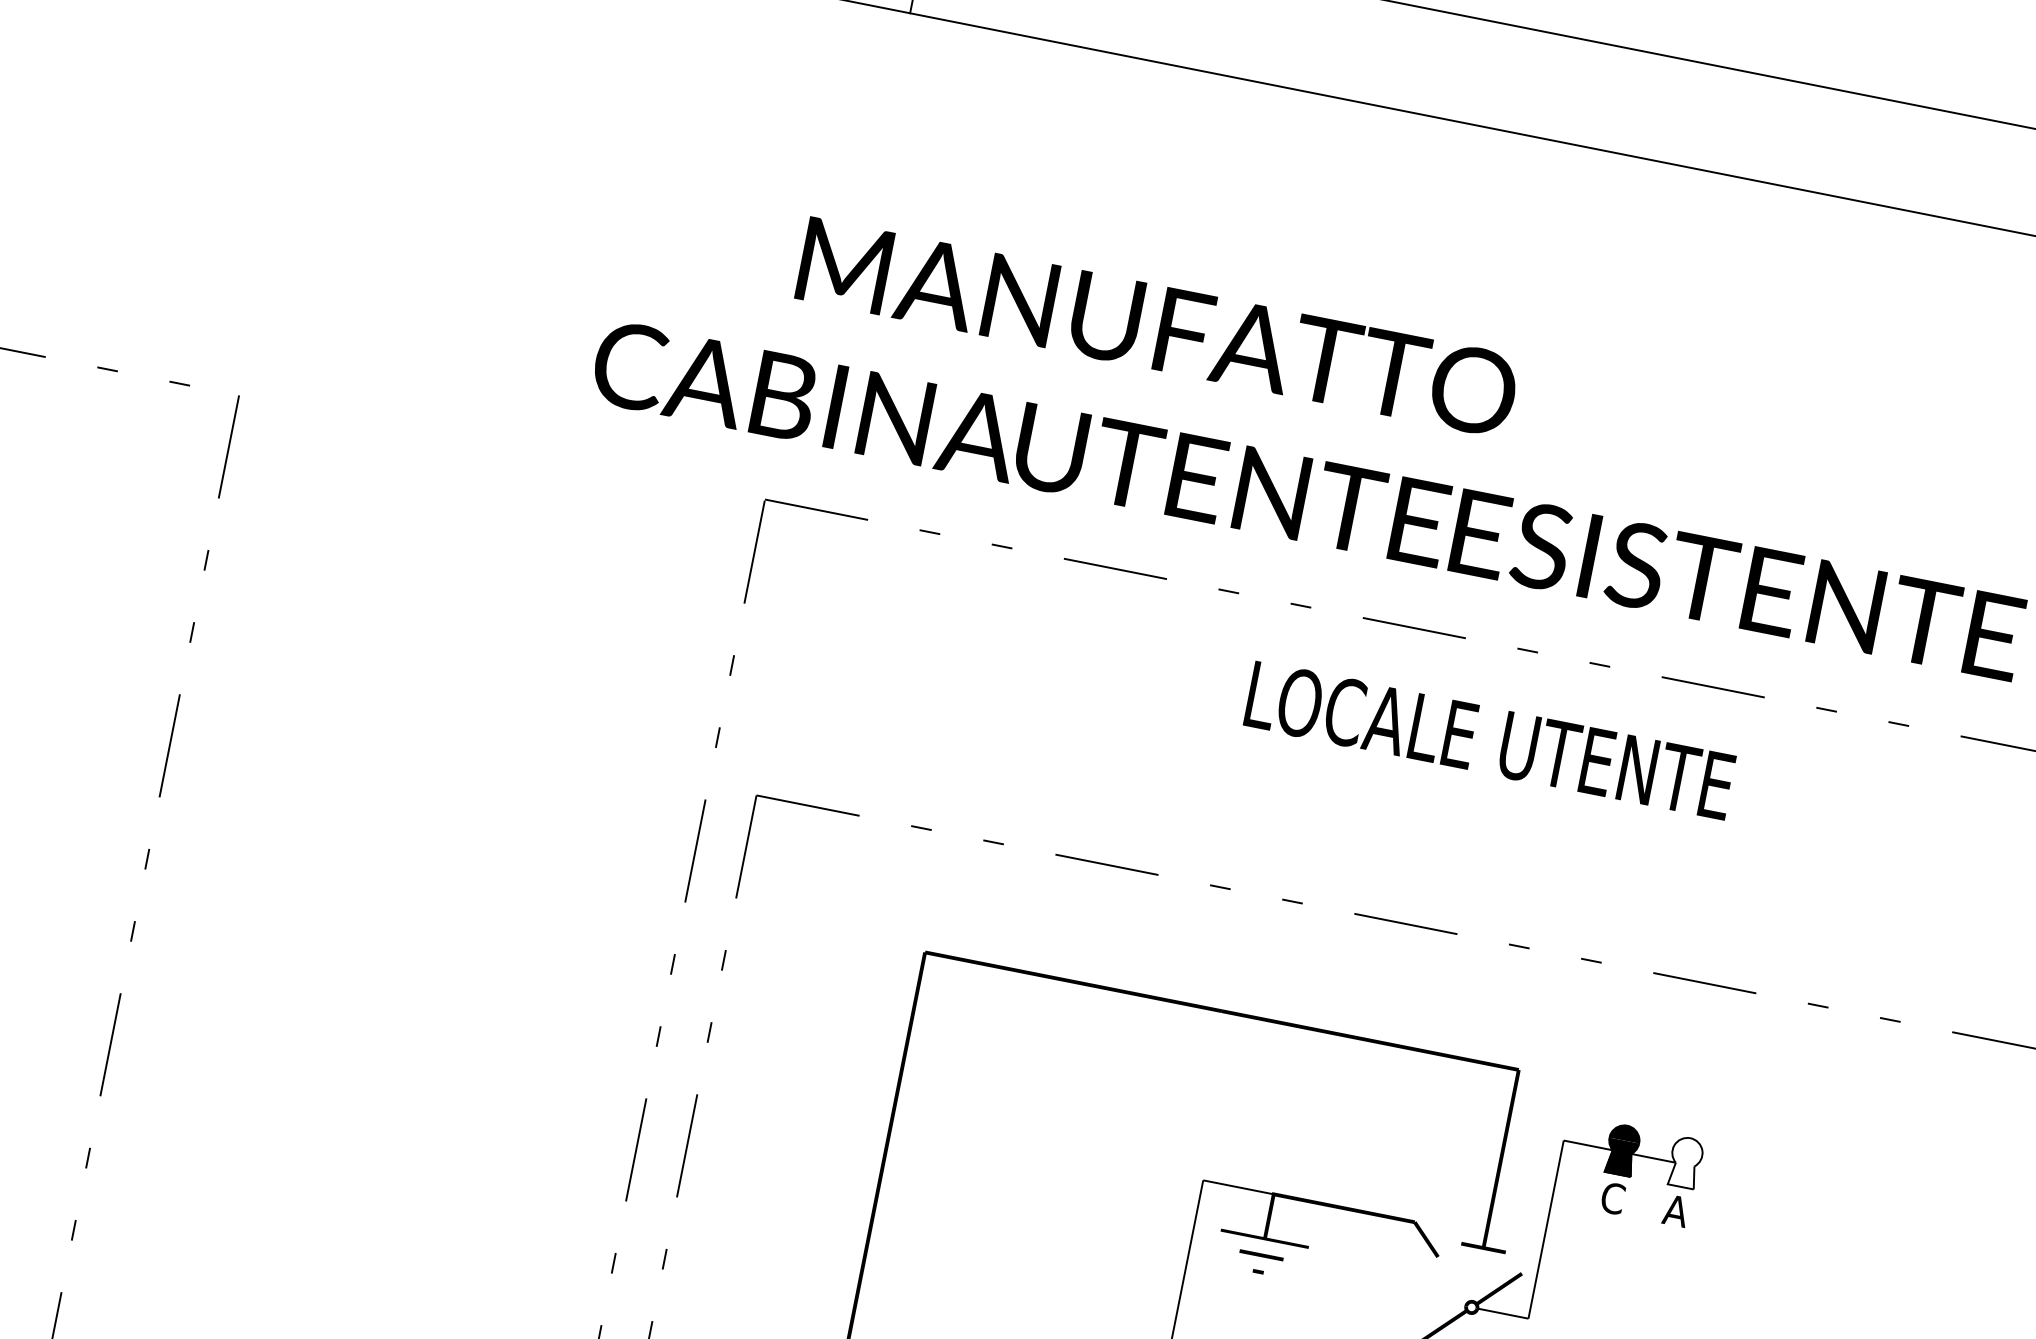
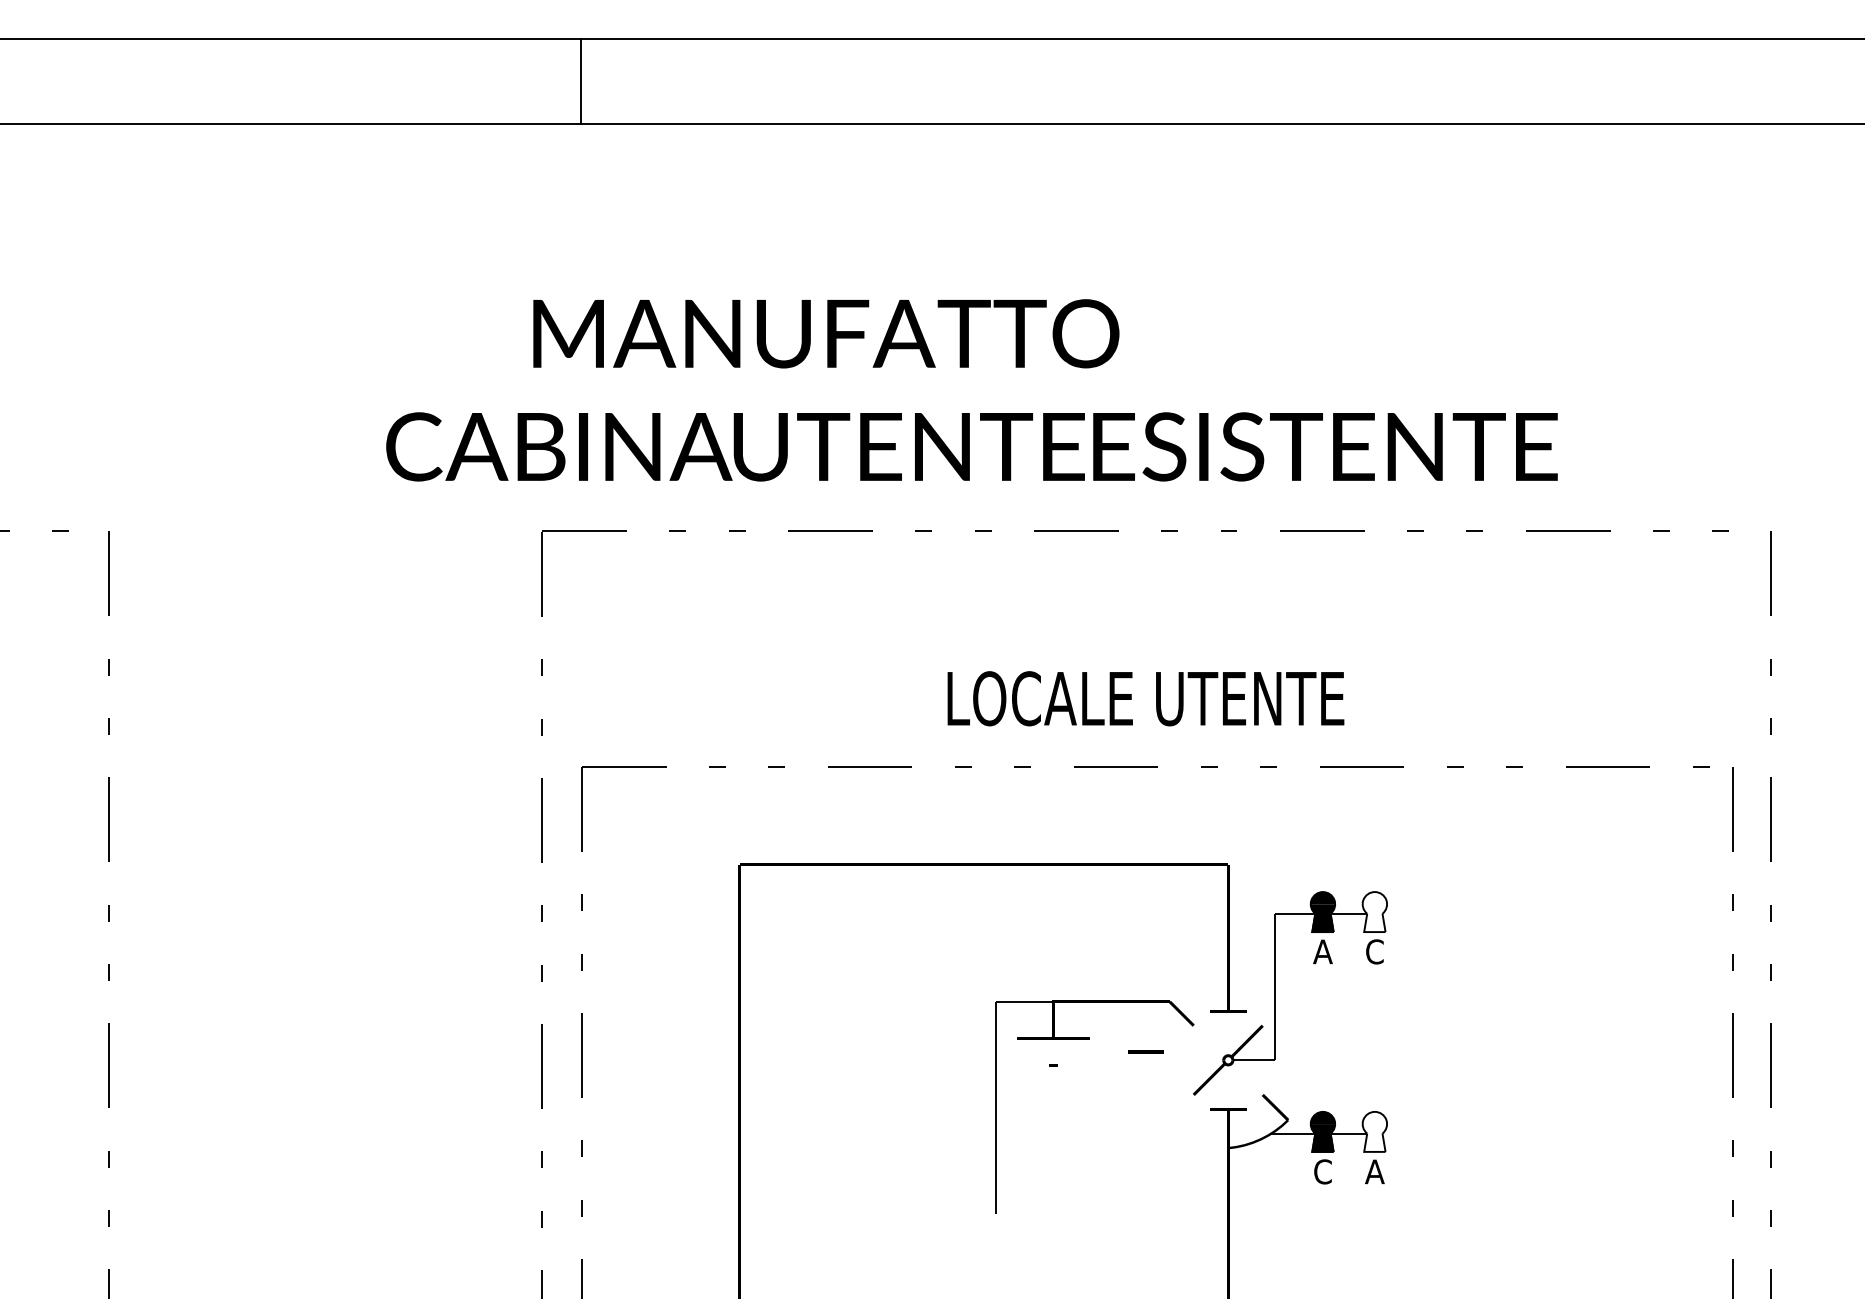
text: (1489, 740) -> (1145, 698), moved
text: (1612, 1197) -> (1322, 951), C -> A
text: (1675, 1210) -> (1374, 951), A -> C
line: (1261, 1254) -> (1145, 1051), moved

